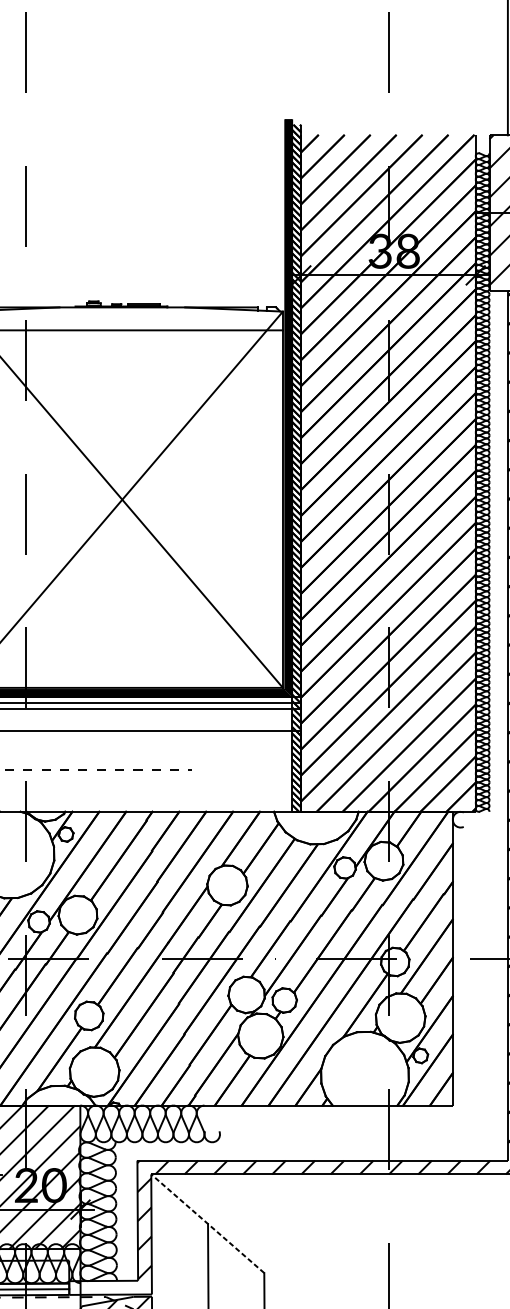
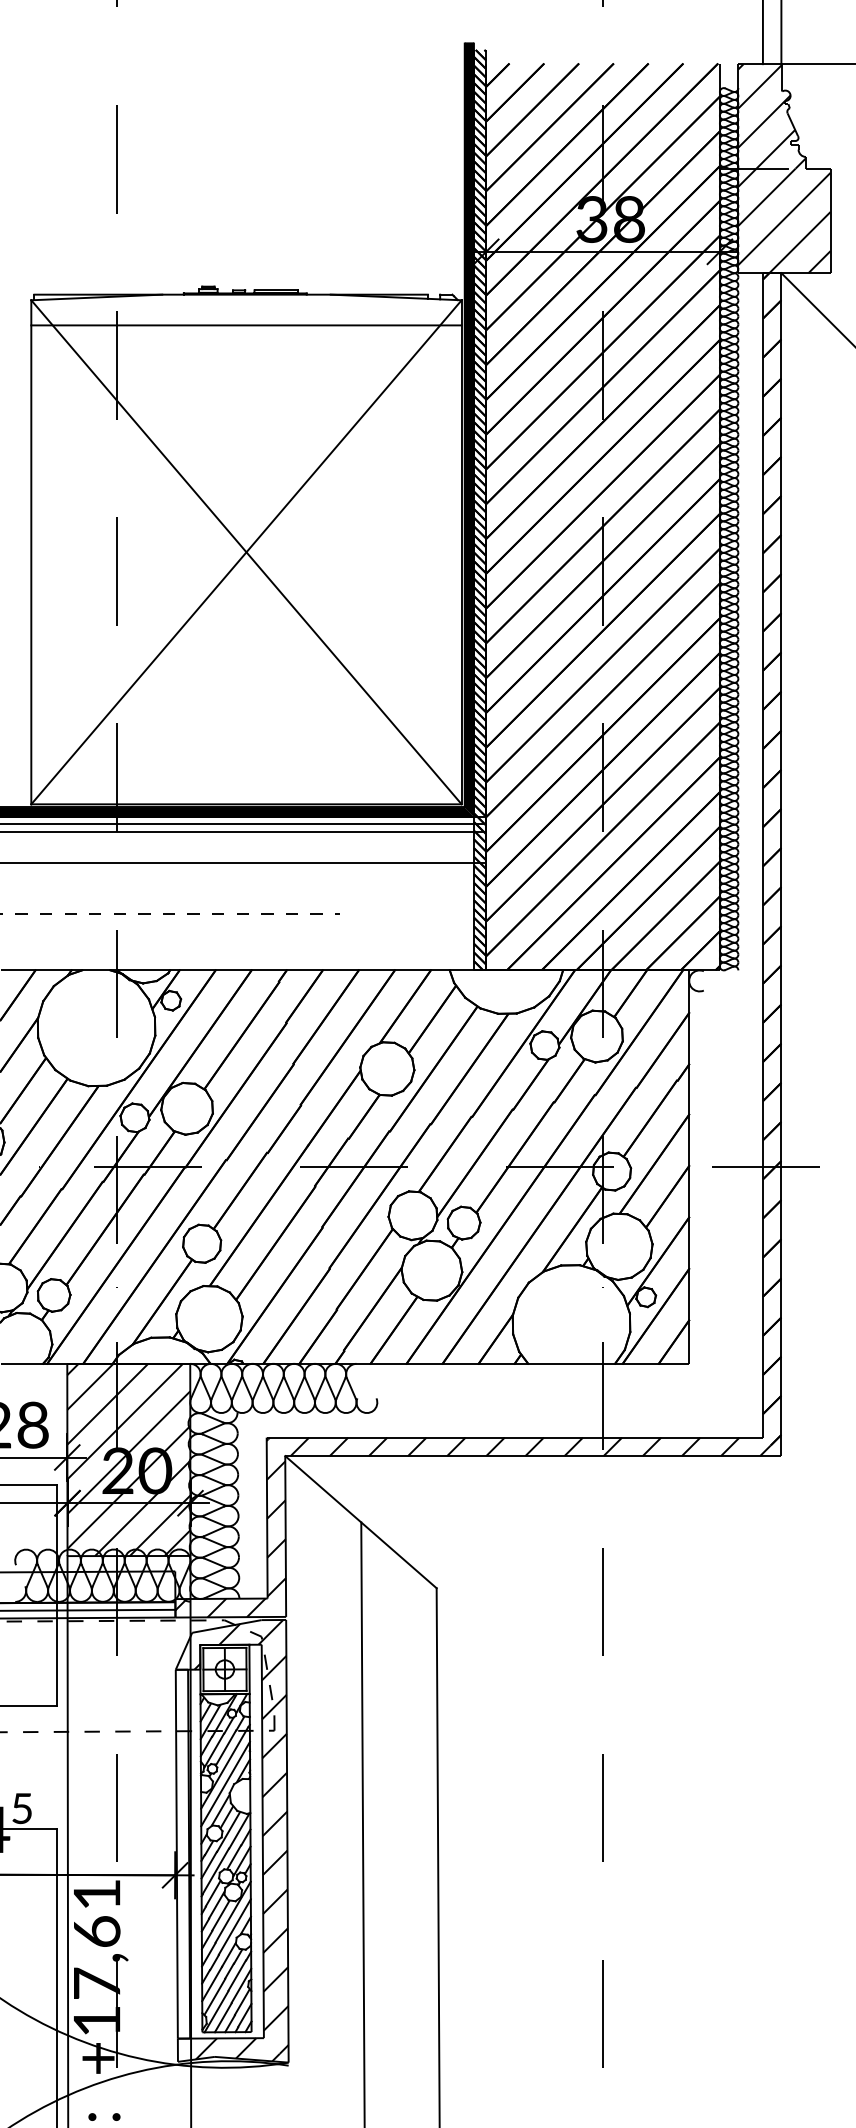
line: (207, 1223) -> (360, 1521), dashed -> solid
hatch: (102, 1287) -> (220, 1607), added

